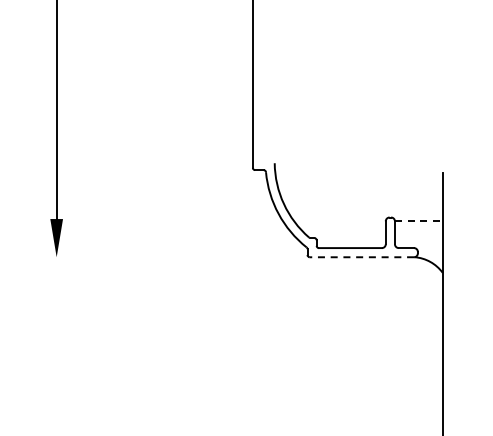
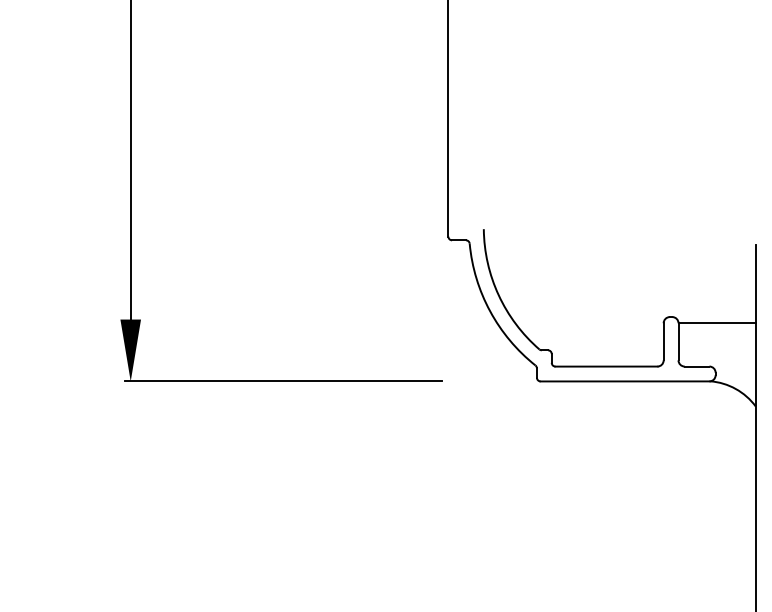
line: (418, 221) -> (716, 323), dashed -> solid
line: (150, 257) -> (282, 381), added
line: (361, 257) -> (624, 381), dashed -> solid

